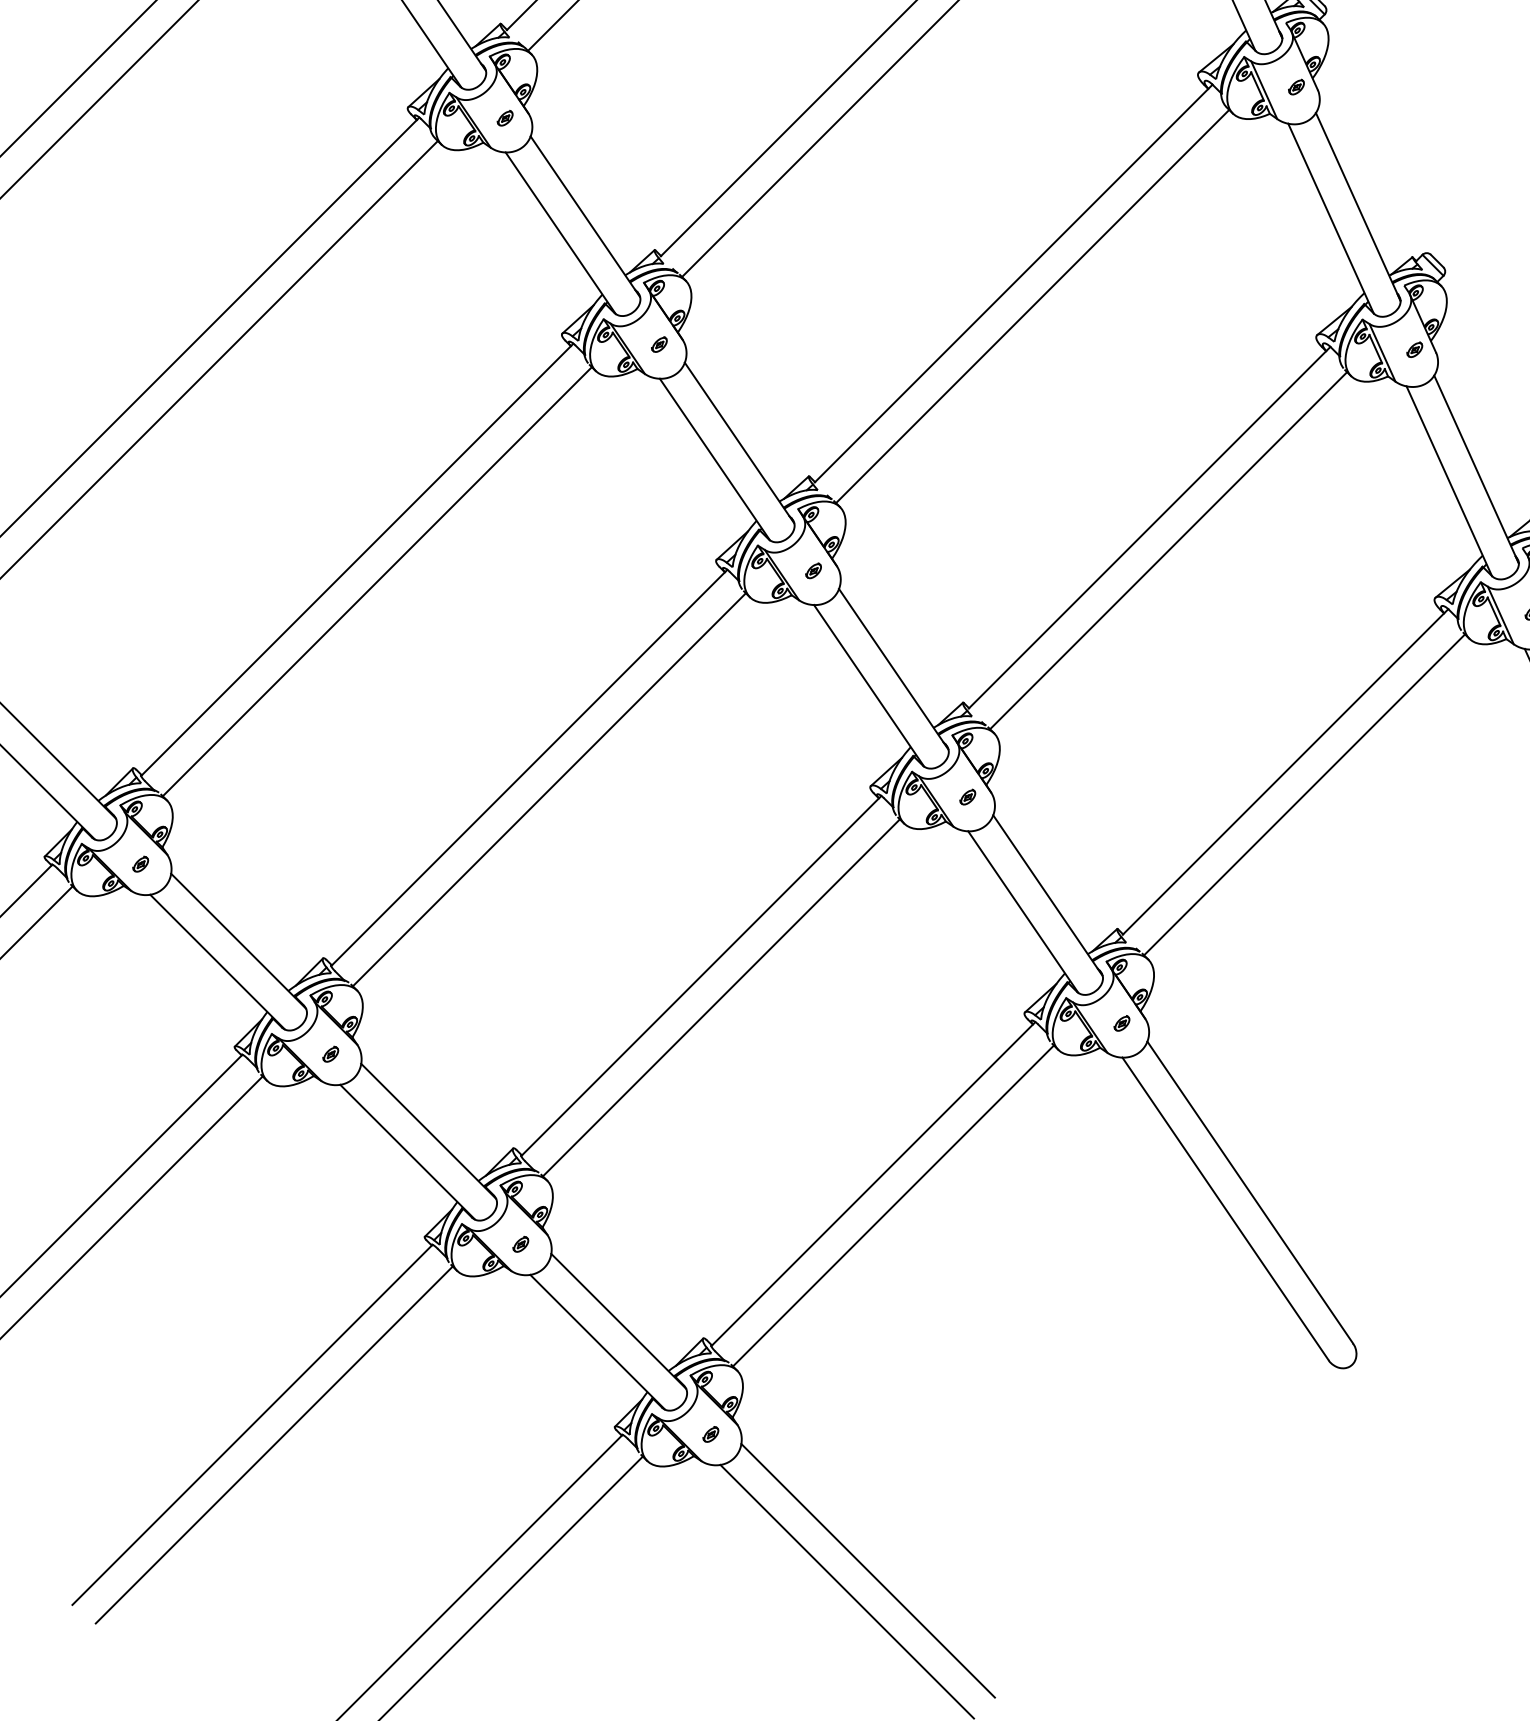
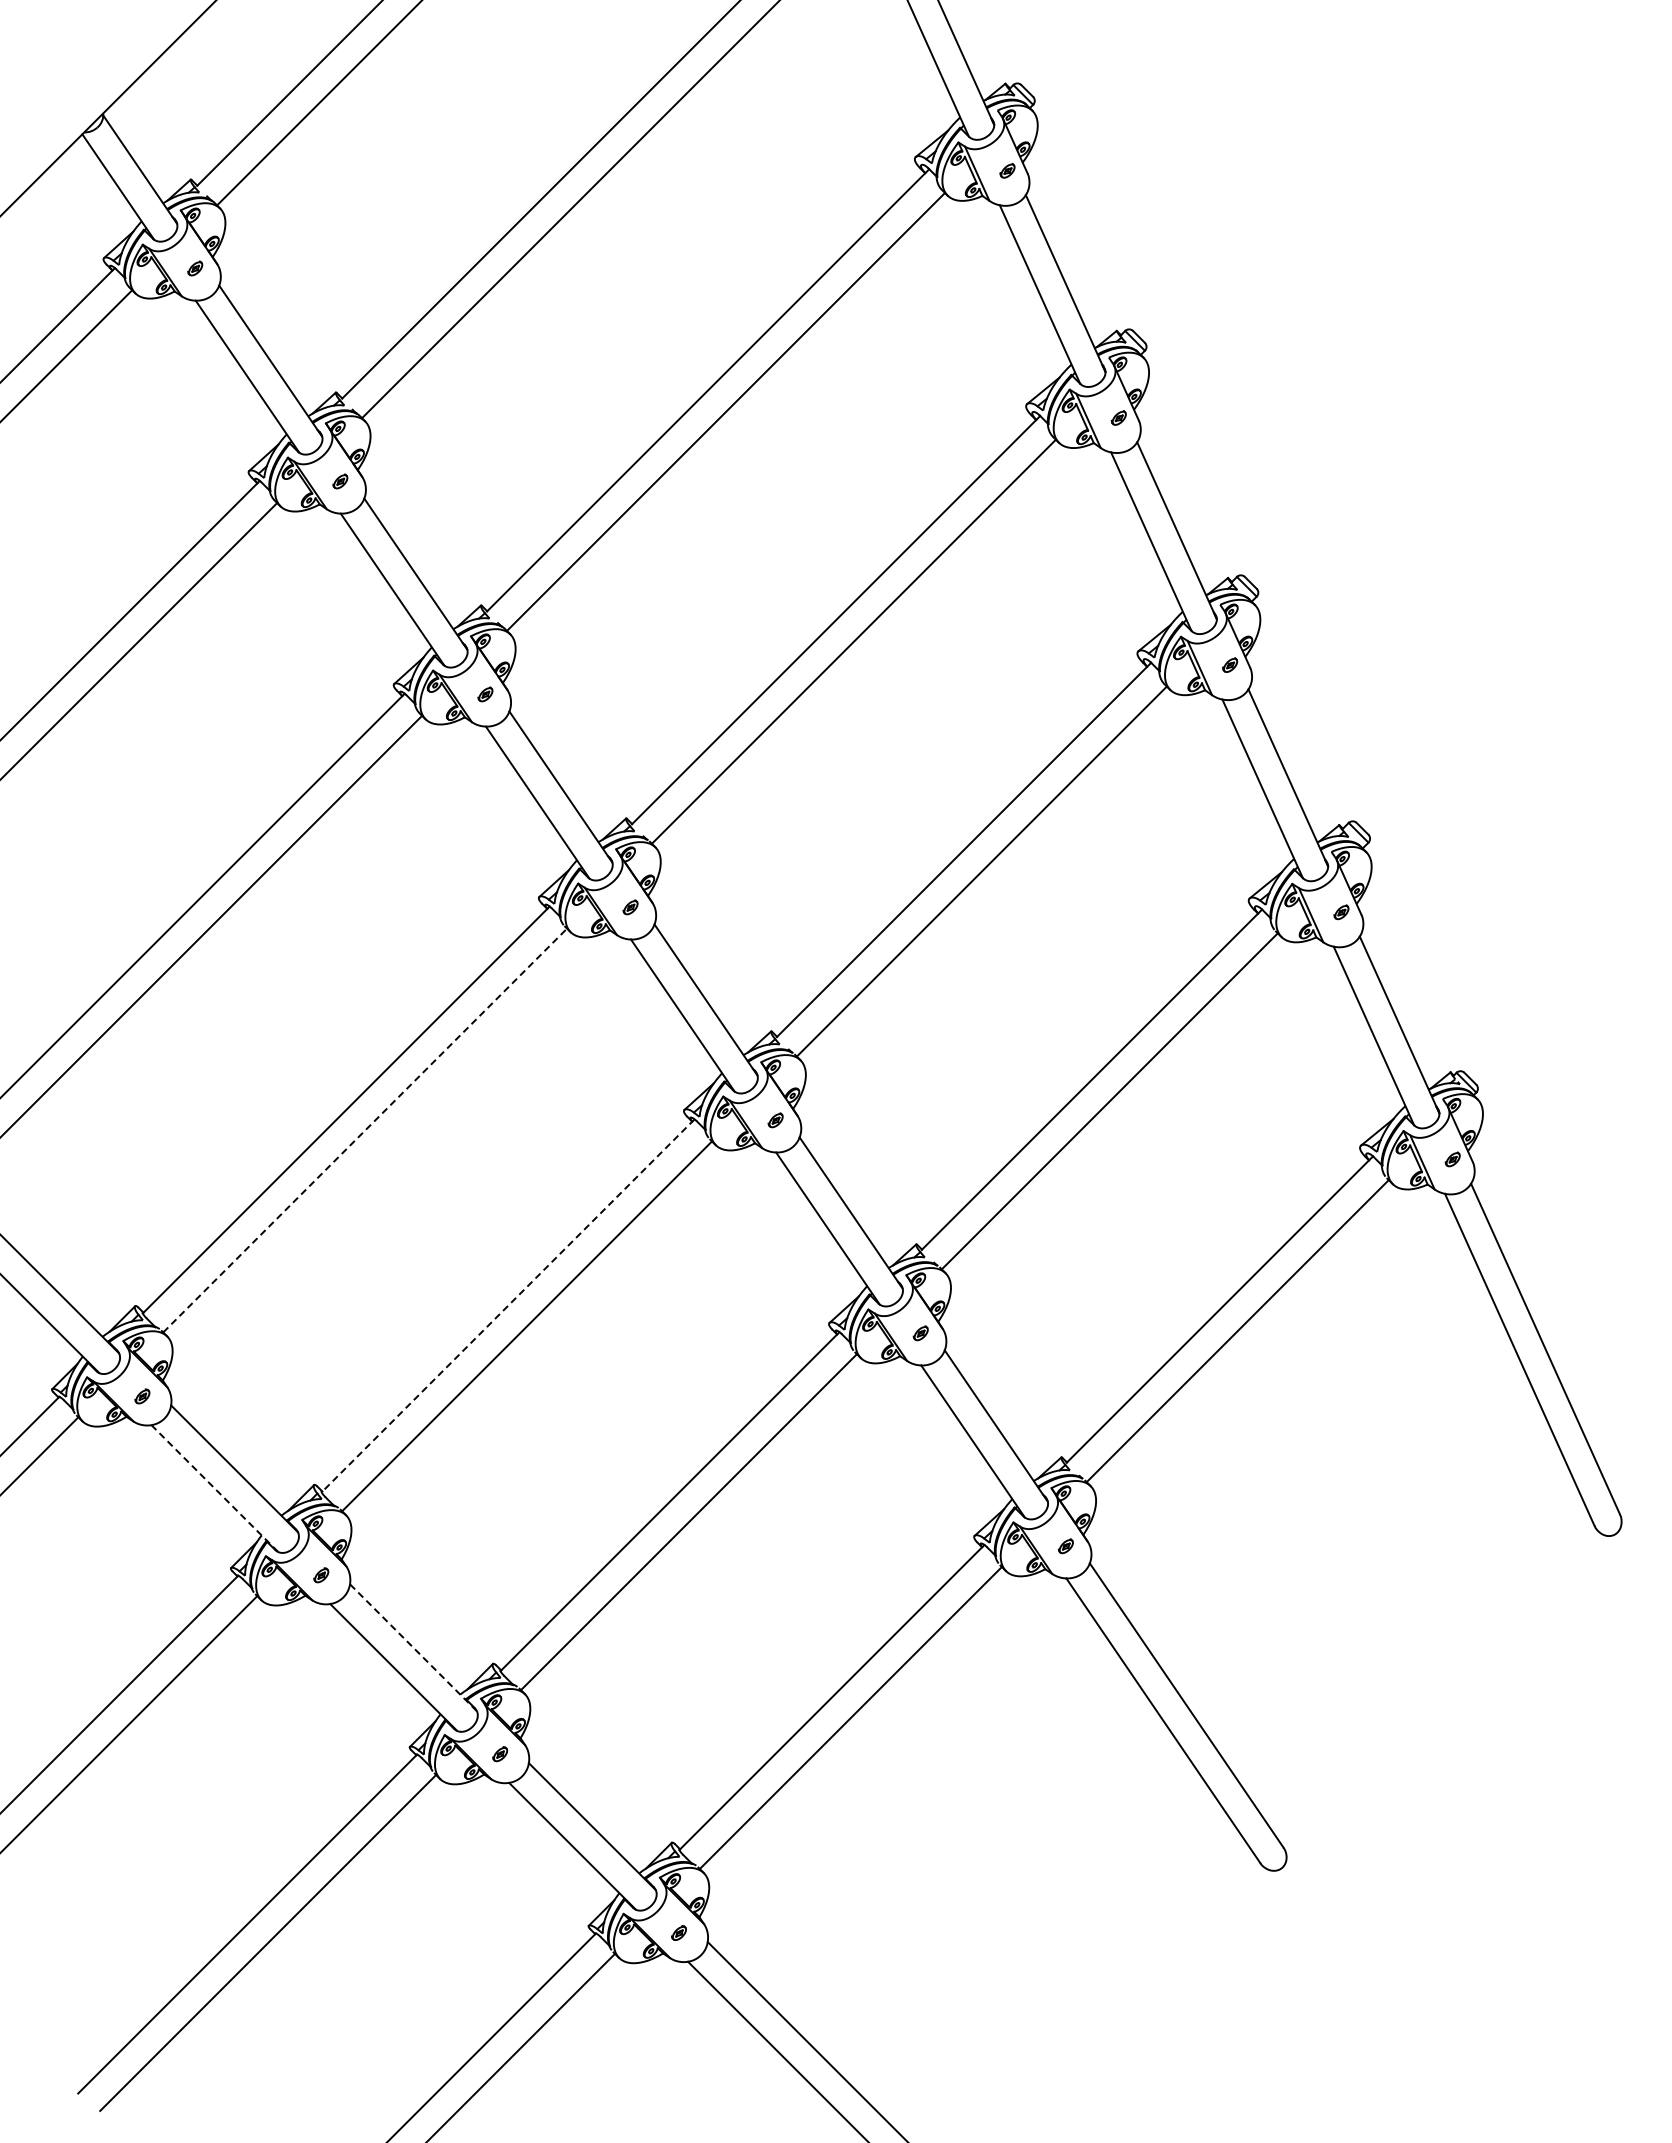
line: (377, 581) -> (365, 1130), solid -> dashed
line: (529, 767) -> (508, 1305), solid -> dashed
line: (218, 962) -> (215, 1488), solid -> dashed
line: (428, 1131) -> (413, 1647), solid -> dashed

